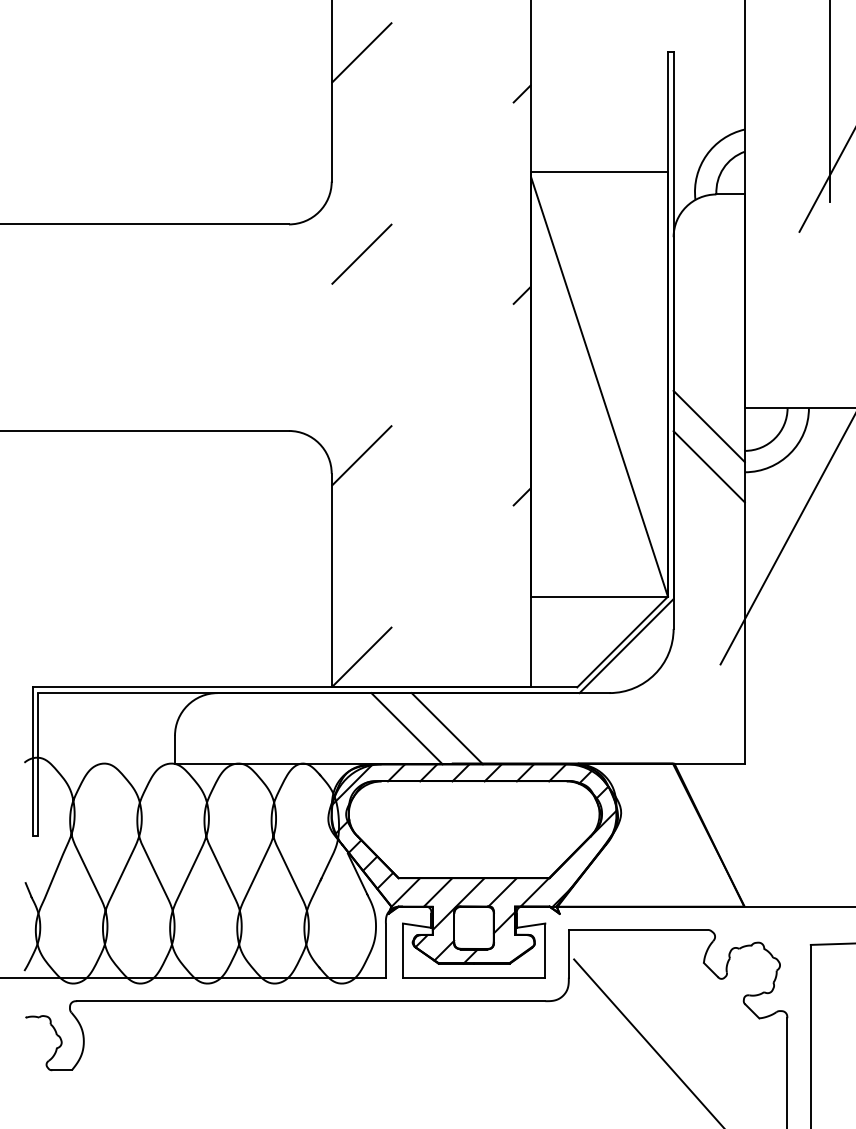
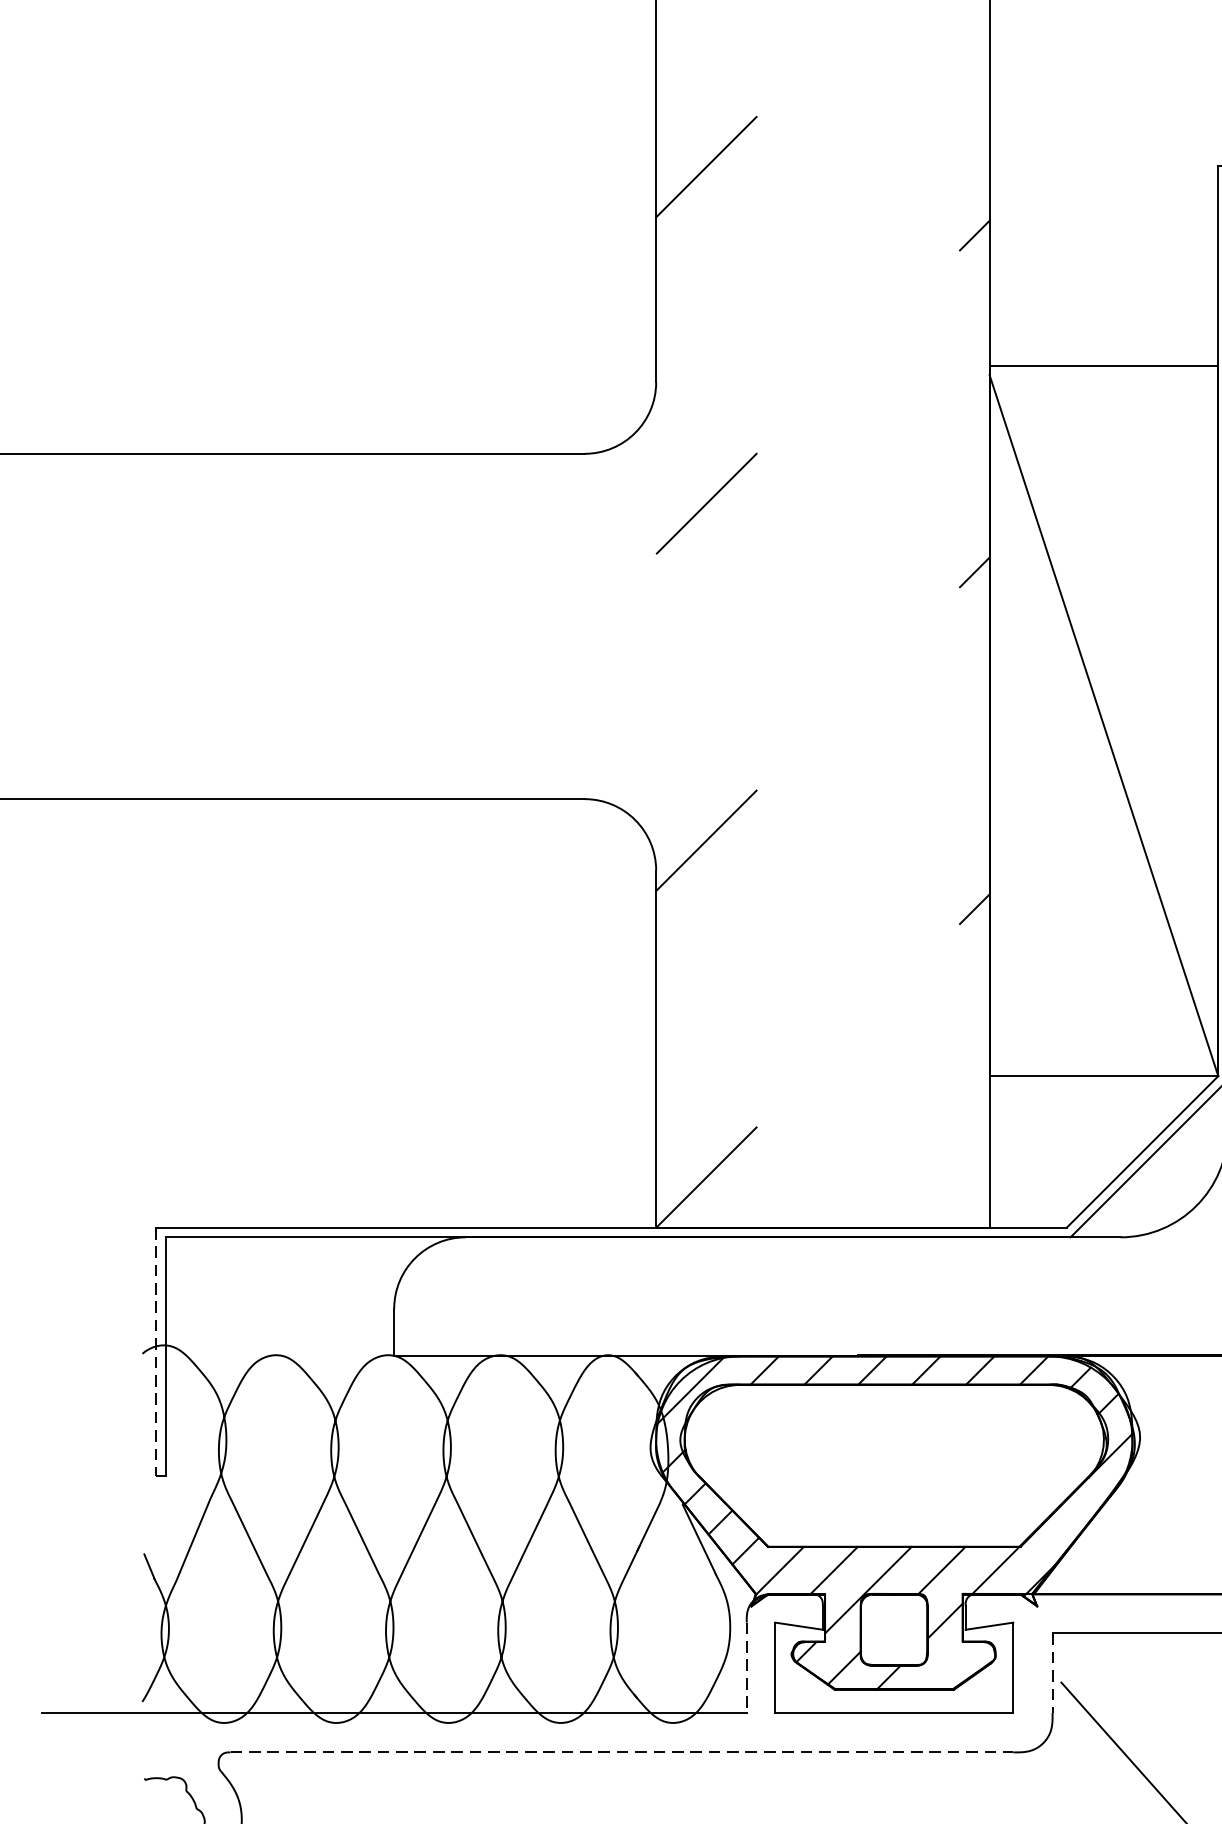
line: (406, 728) -> (781, 1296), removed
line: (446, 728) -> (848, 1296), removed
line: (32, 761) -> (155, 1351), solid -> dashed
line: (385, 951) -> (746, 1669), solid -> dashed
line: (568, 953) -> (1052, 1672), solid -> dashed
line: (311, 1001) -> (622, 1752), solid -> dashed

